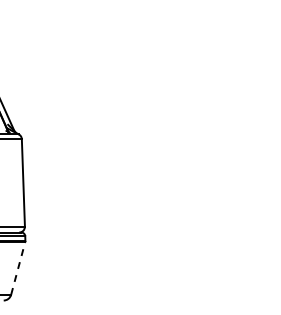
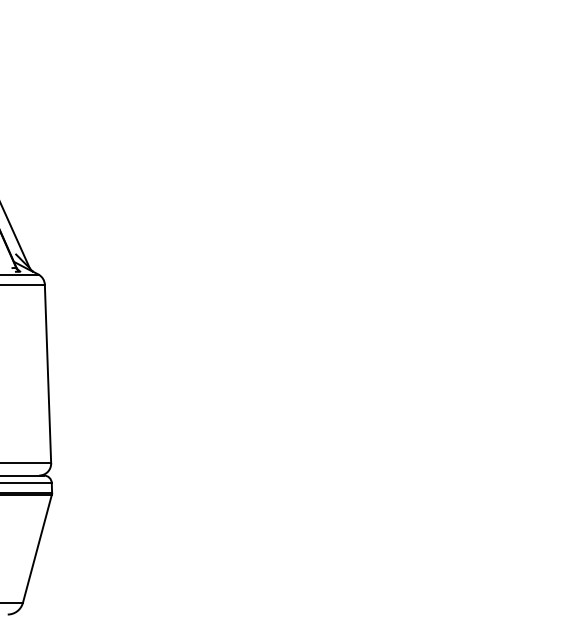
line: (18, 267) -> (37, 546), dashed -> solid

